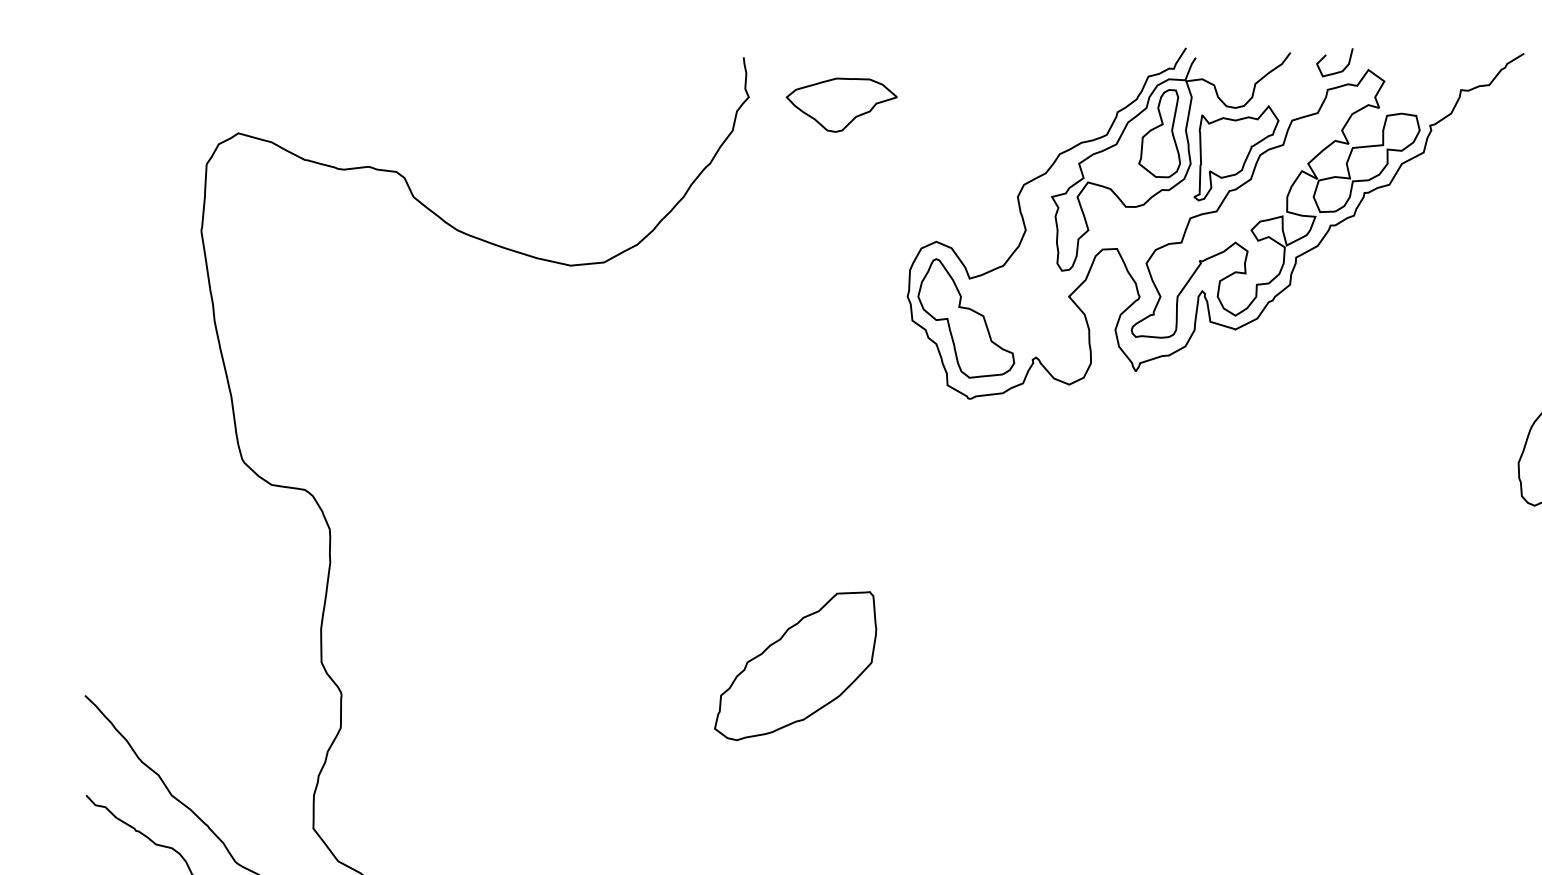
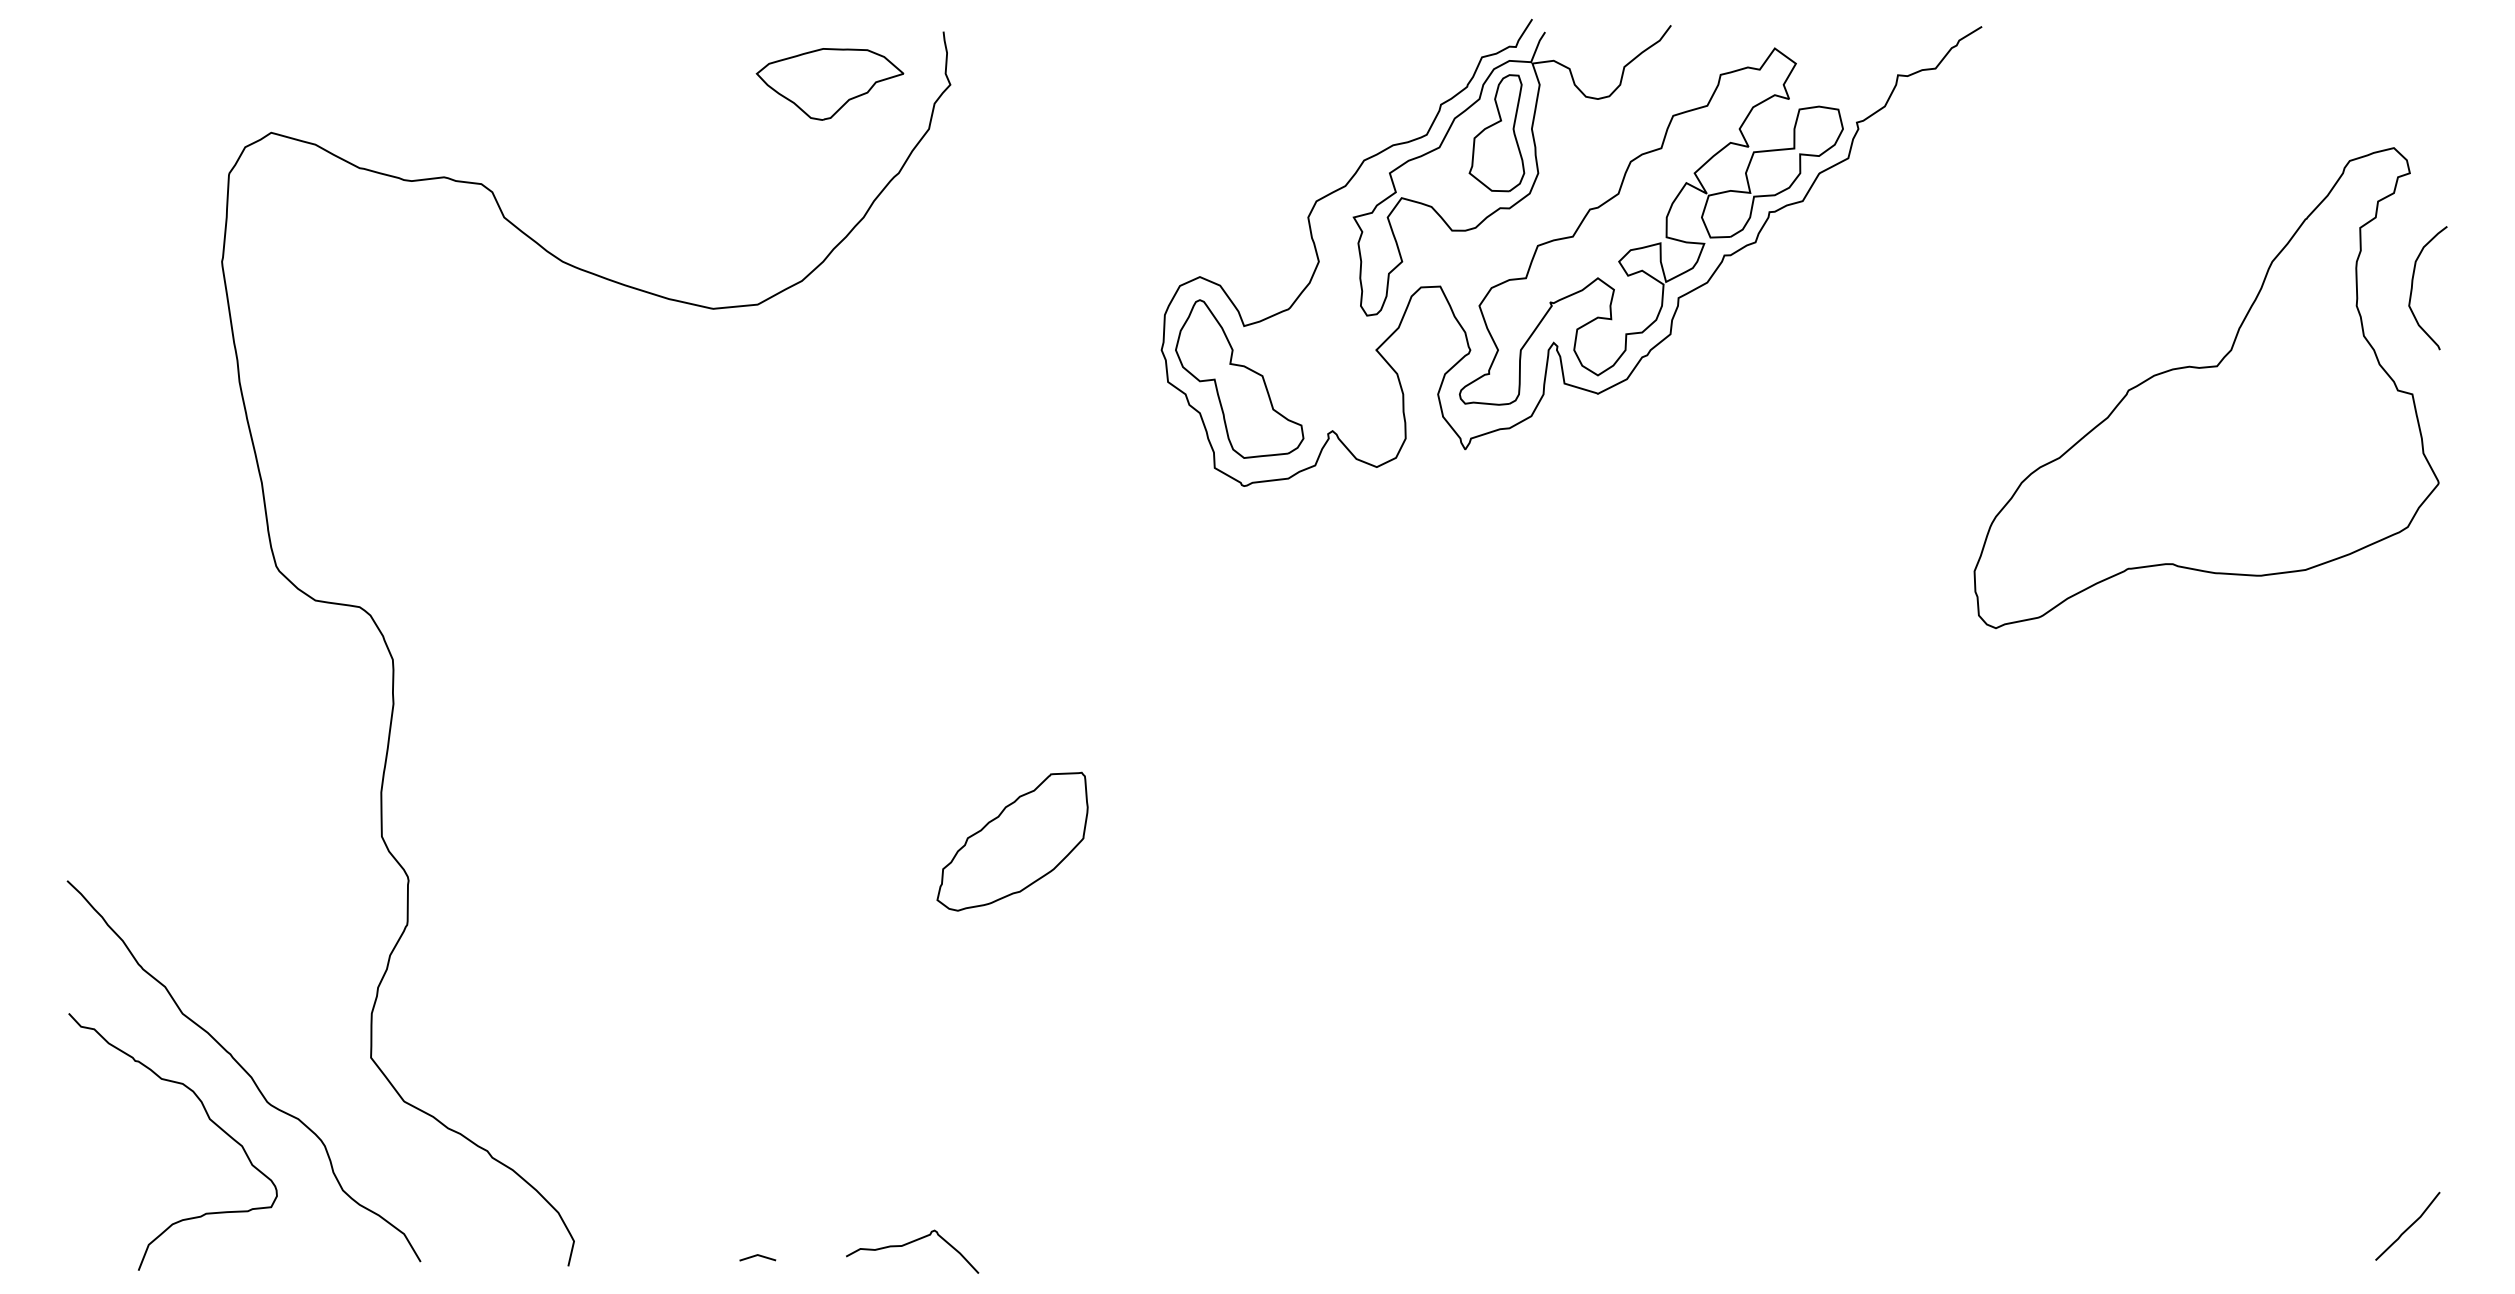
curve: (1335, 72) -> (1731, 51), removed
part: (841, 105) -> (829, 84), moved
part: (1235, 152) -> (1598, 158), removed
part: (795, 666) -> (1012, 841), size x0.7

